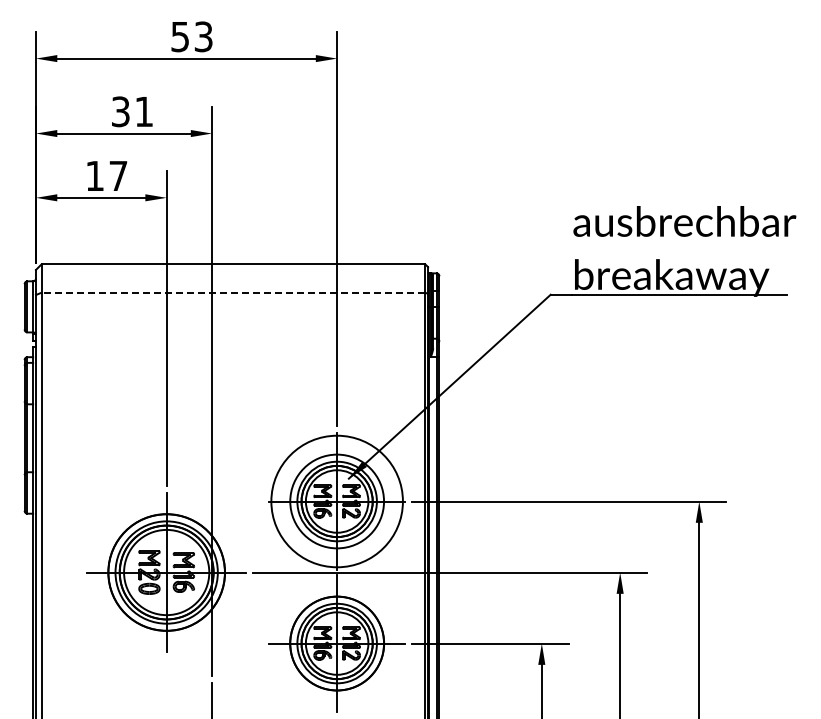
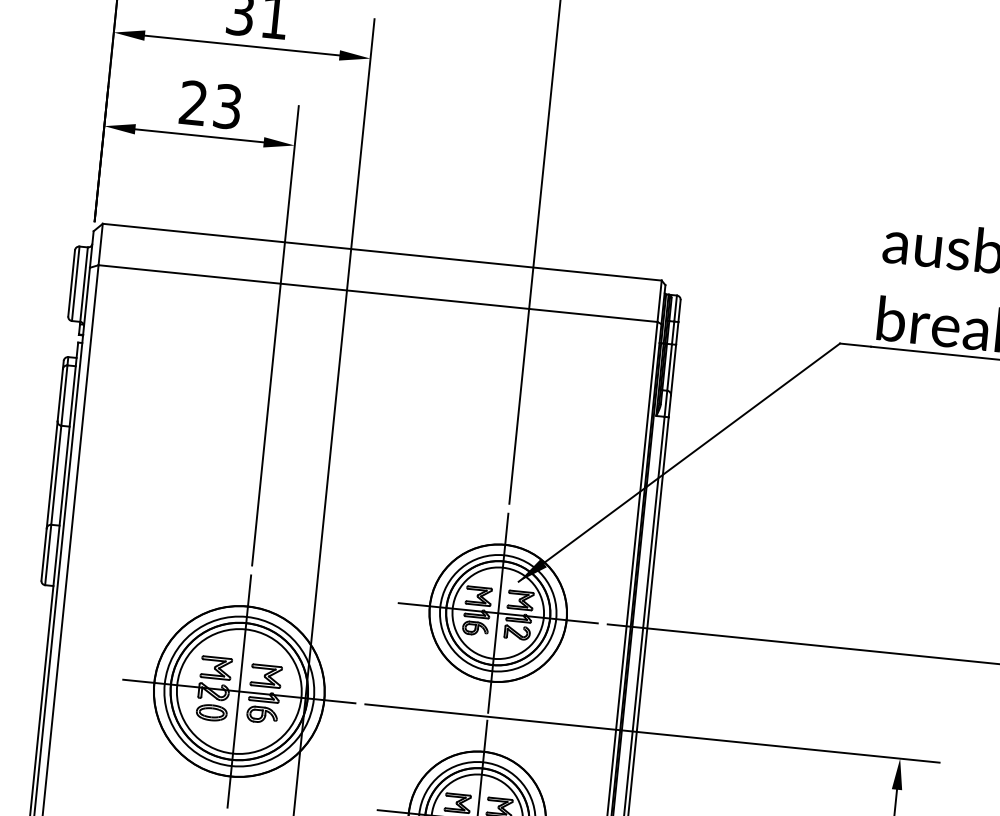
text: (106, 175) -> (210, 104), 17 -> 23
line: (233, 292) -> (378, 293), dashed -> solid
circle: (337, 501) -> (498, 613), size x0.71

